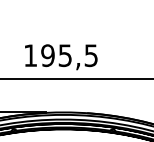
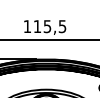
text: (48, 55) -> (37, 26), 195,5 -> 115,5

